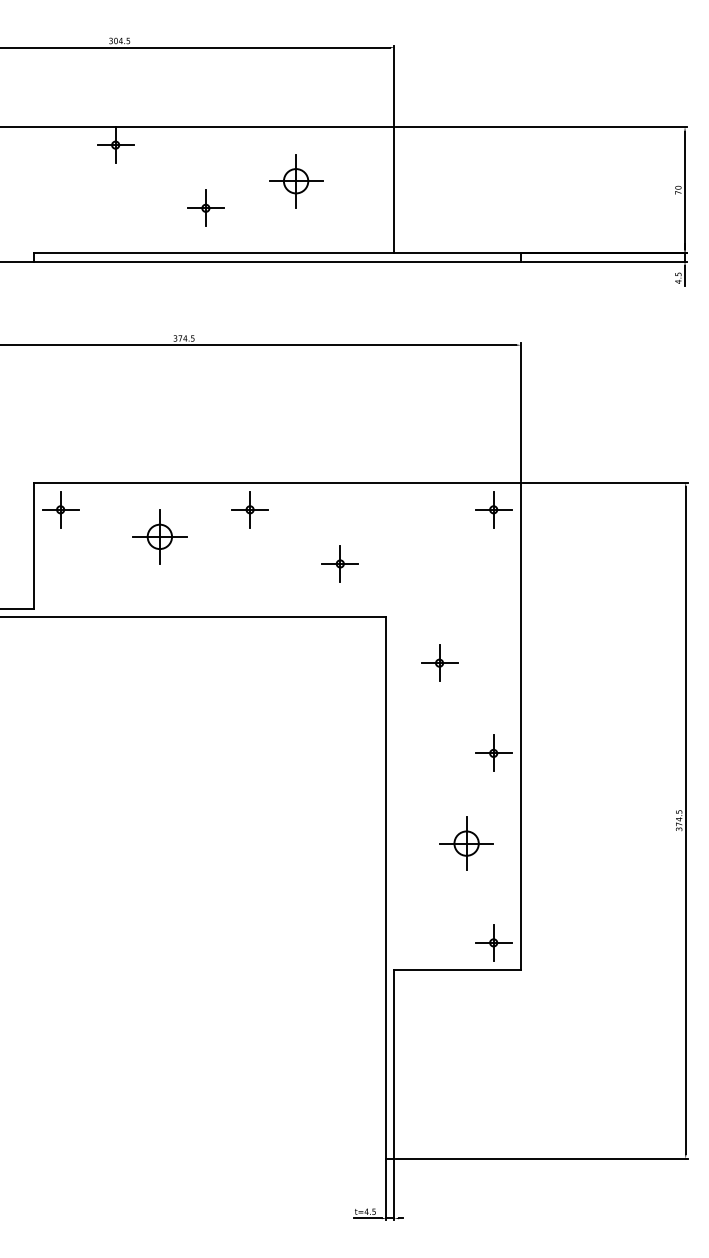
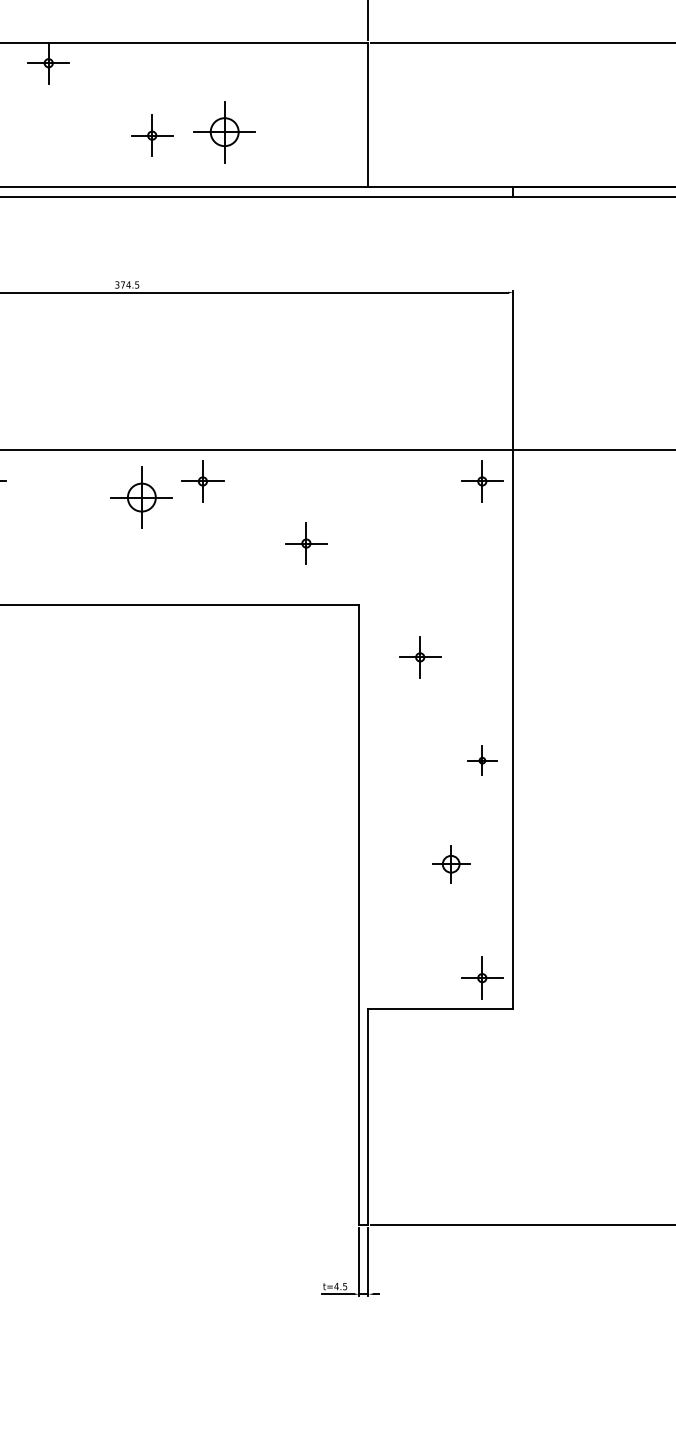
part: (296, 181) -> (225, 132), moved
part: (159, 536) -> (141, 497), moved
part: (493, 752) -> (482, 759), size x0.7
part: (466, 843) -> (451, 864), size x0.6

